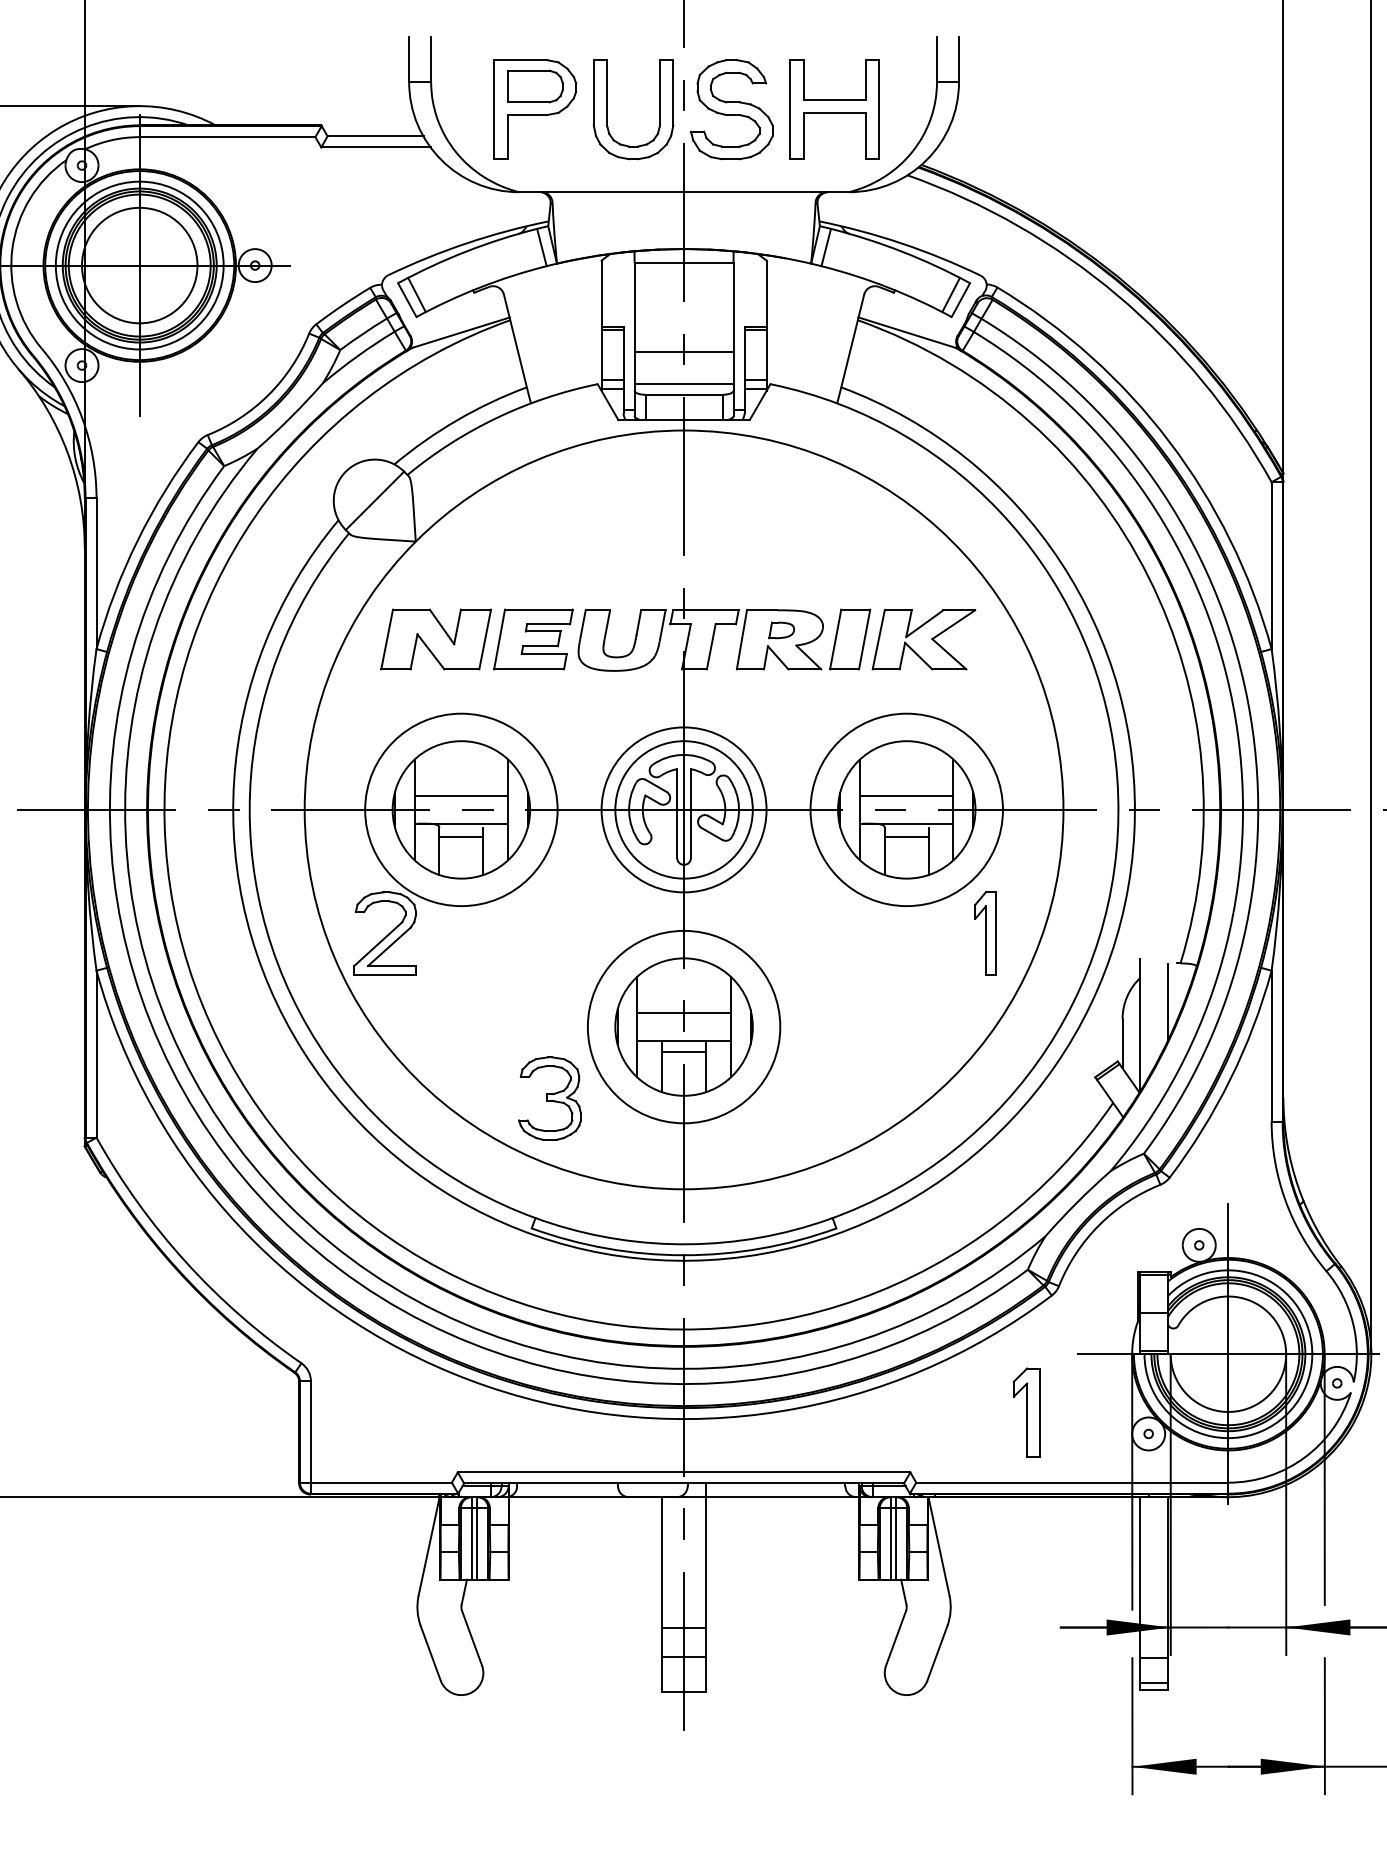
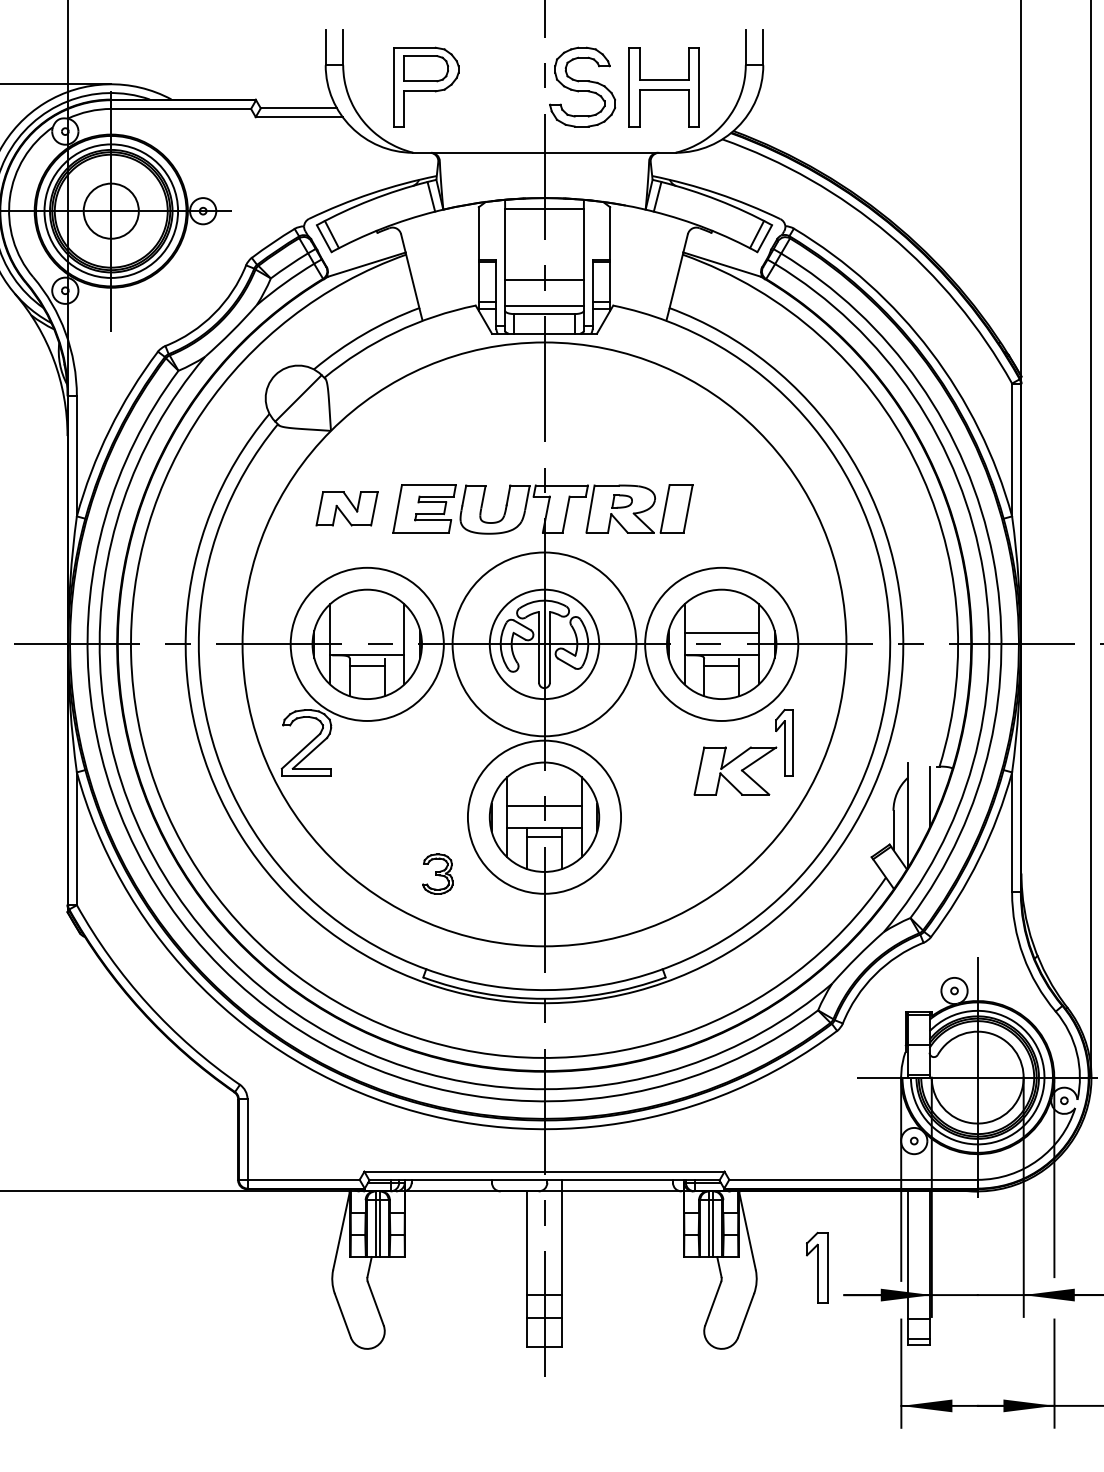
part: (607, 110) -> (483, 87), removed
circle: (140, 265) -> (111, 211), size x0.6
part: (435, 639) -> (346, 508), size x0.7
part: (924, 639) -> (735, 770), moved
line: (461, 796) -> (367, 633), removed
circle: (684, 810) -> (544, 644), size x1.4
part: (549, 1097) -> (437, 873), size x0.6
part: (1027, 1411) -> (817, 1267), moved

